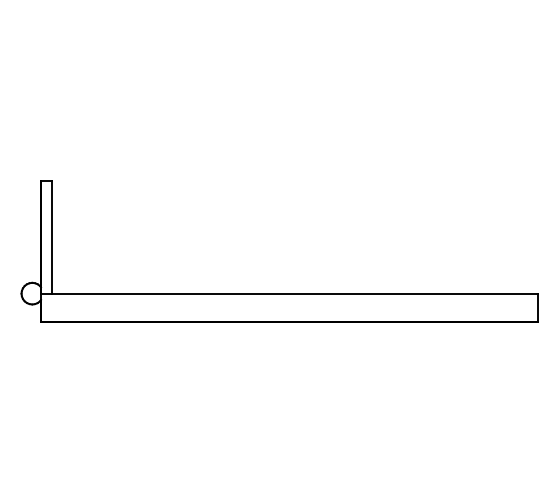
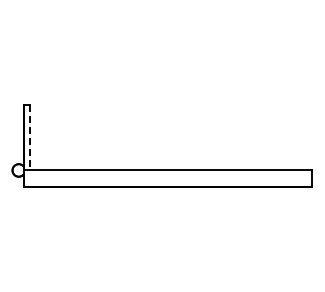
line: (52, 236) -> (30, 137), solid -> dashed

